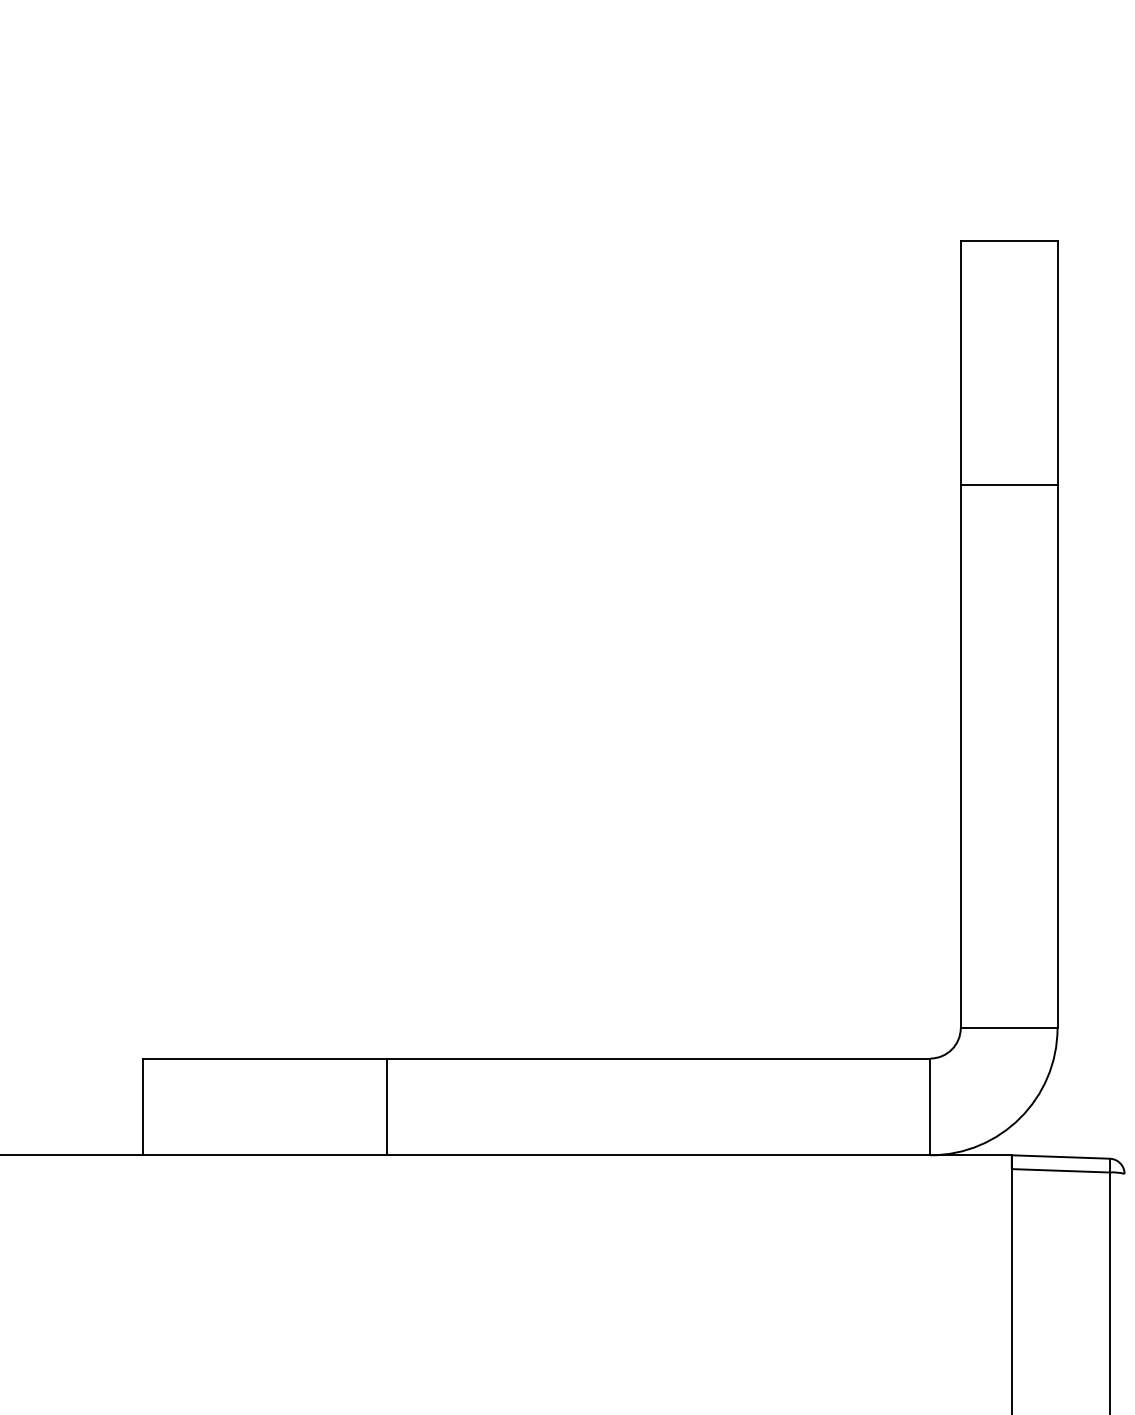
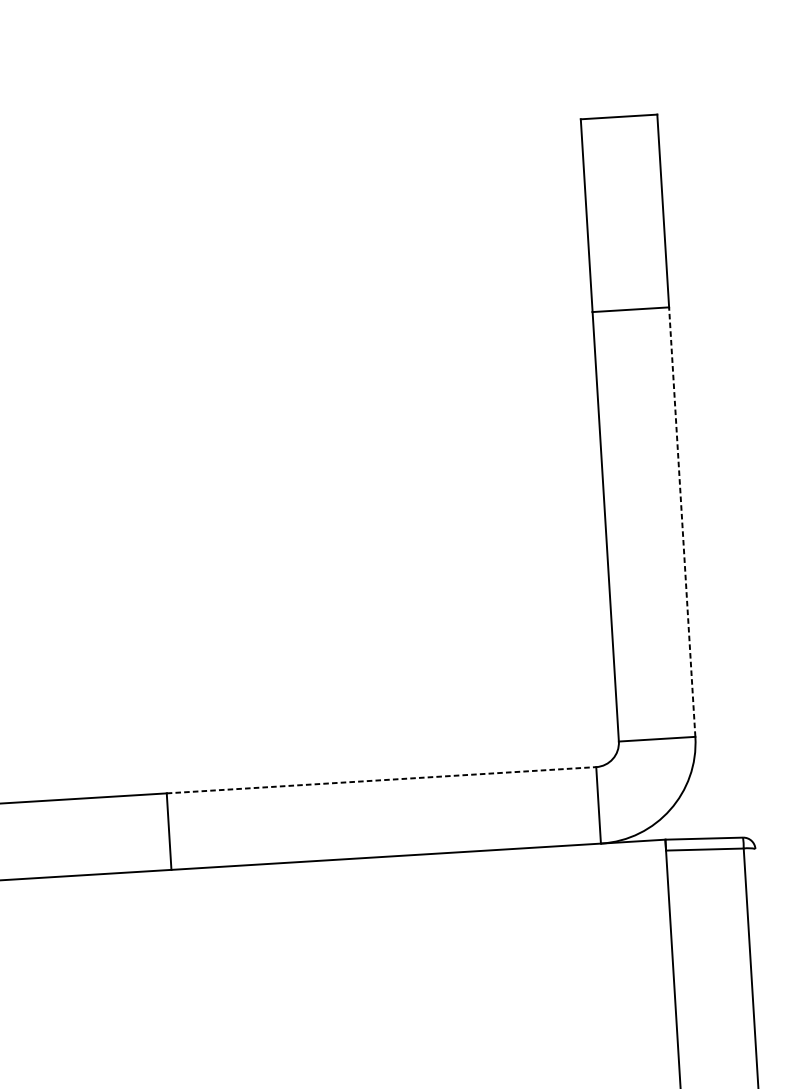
line: (1057, 756) -> (682, 522), solid -> dashed
line: (658, 1058) -> (381, 780), solid -> dashed

